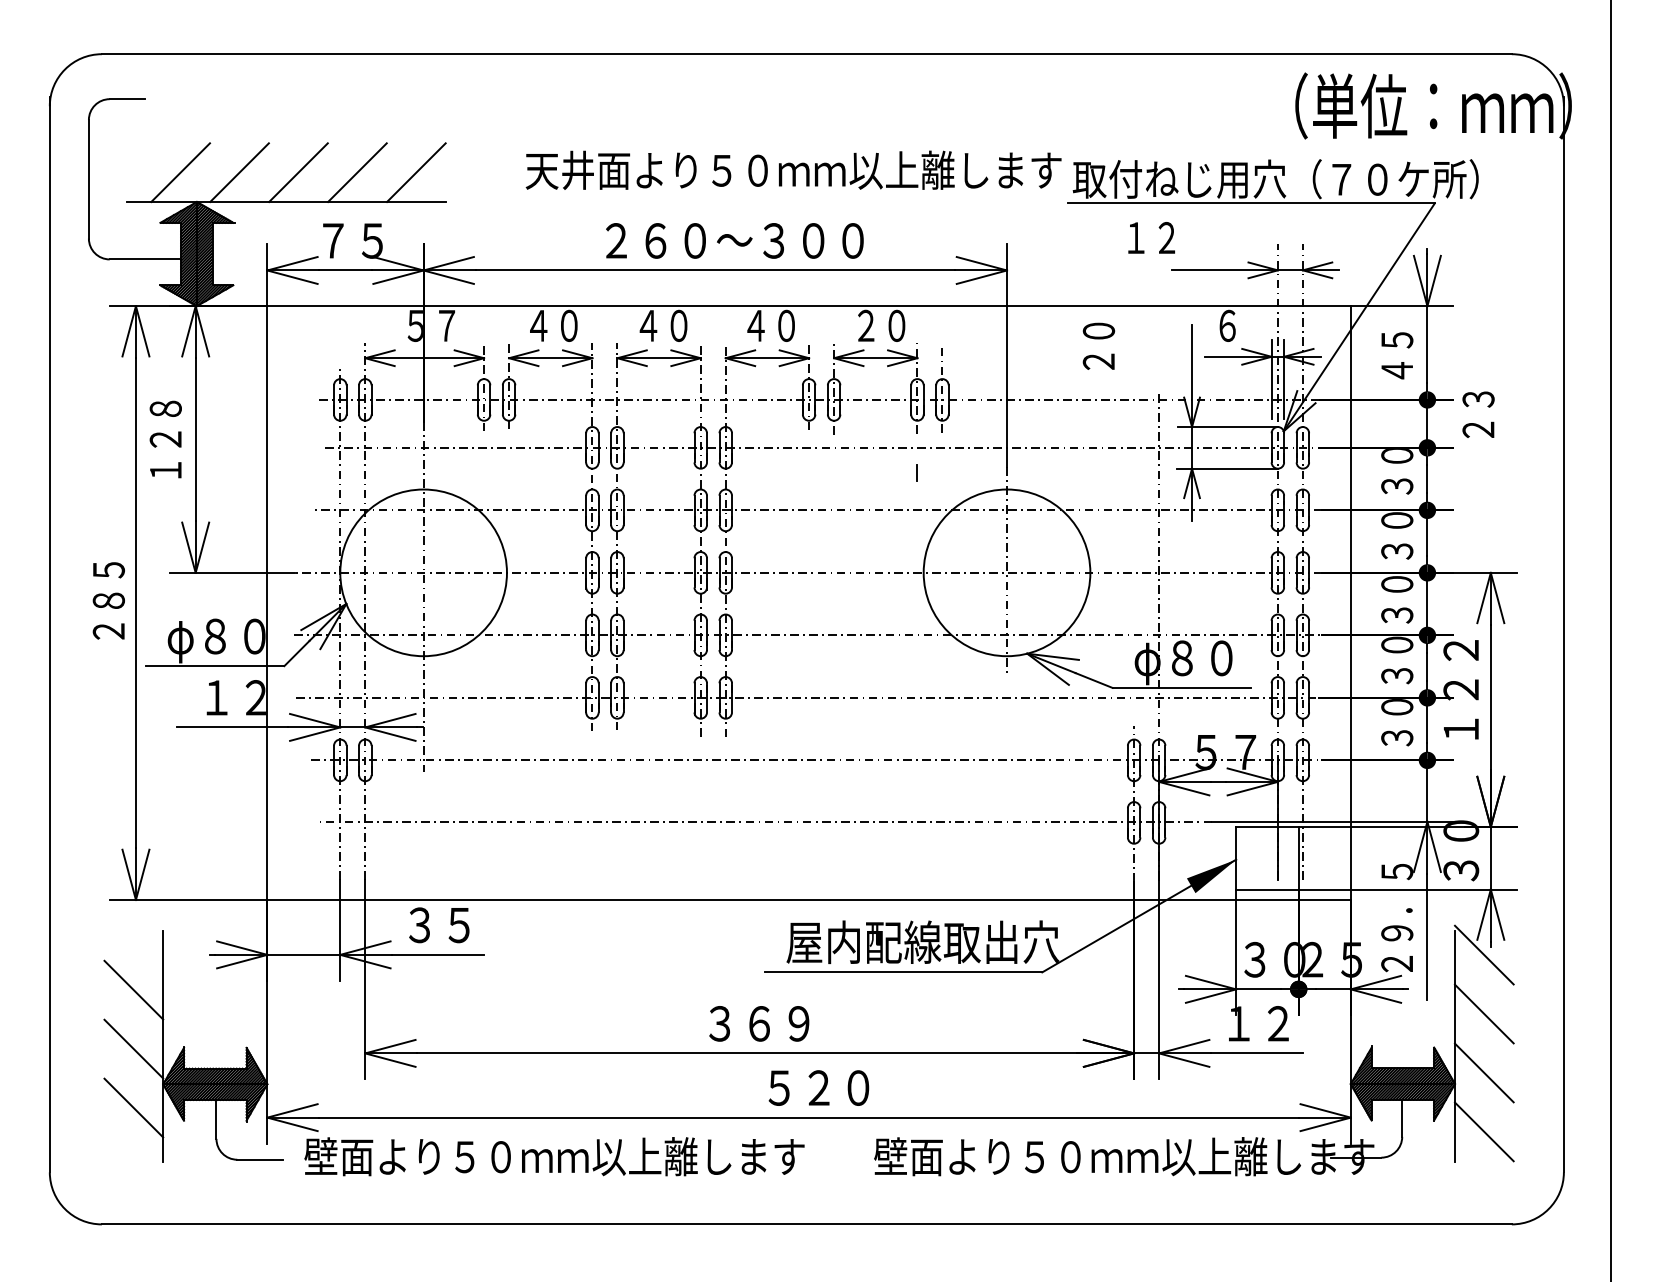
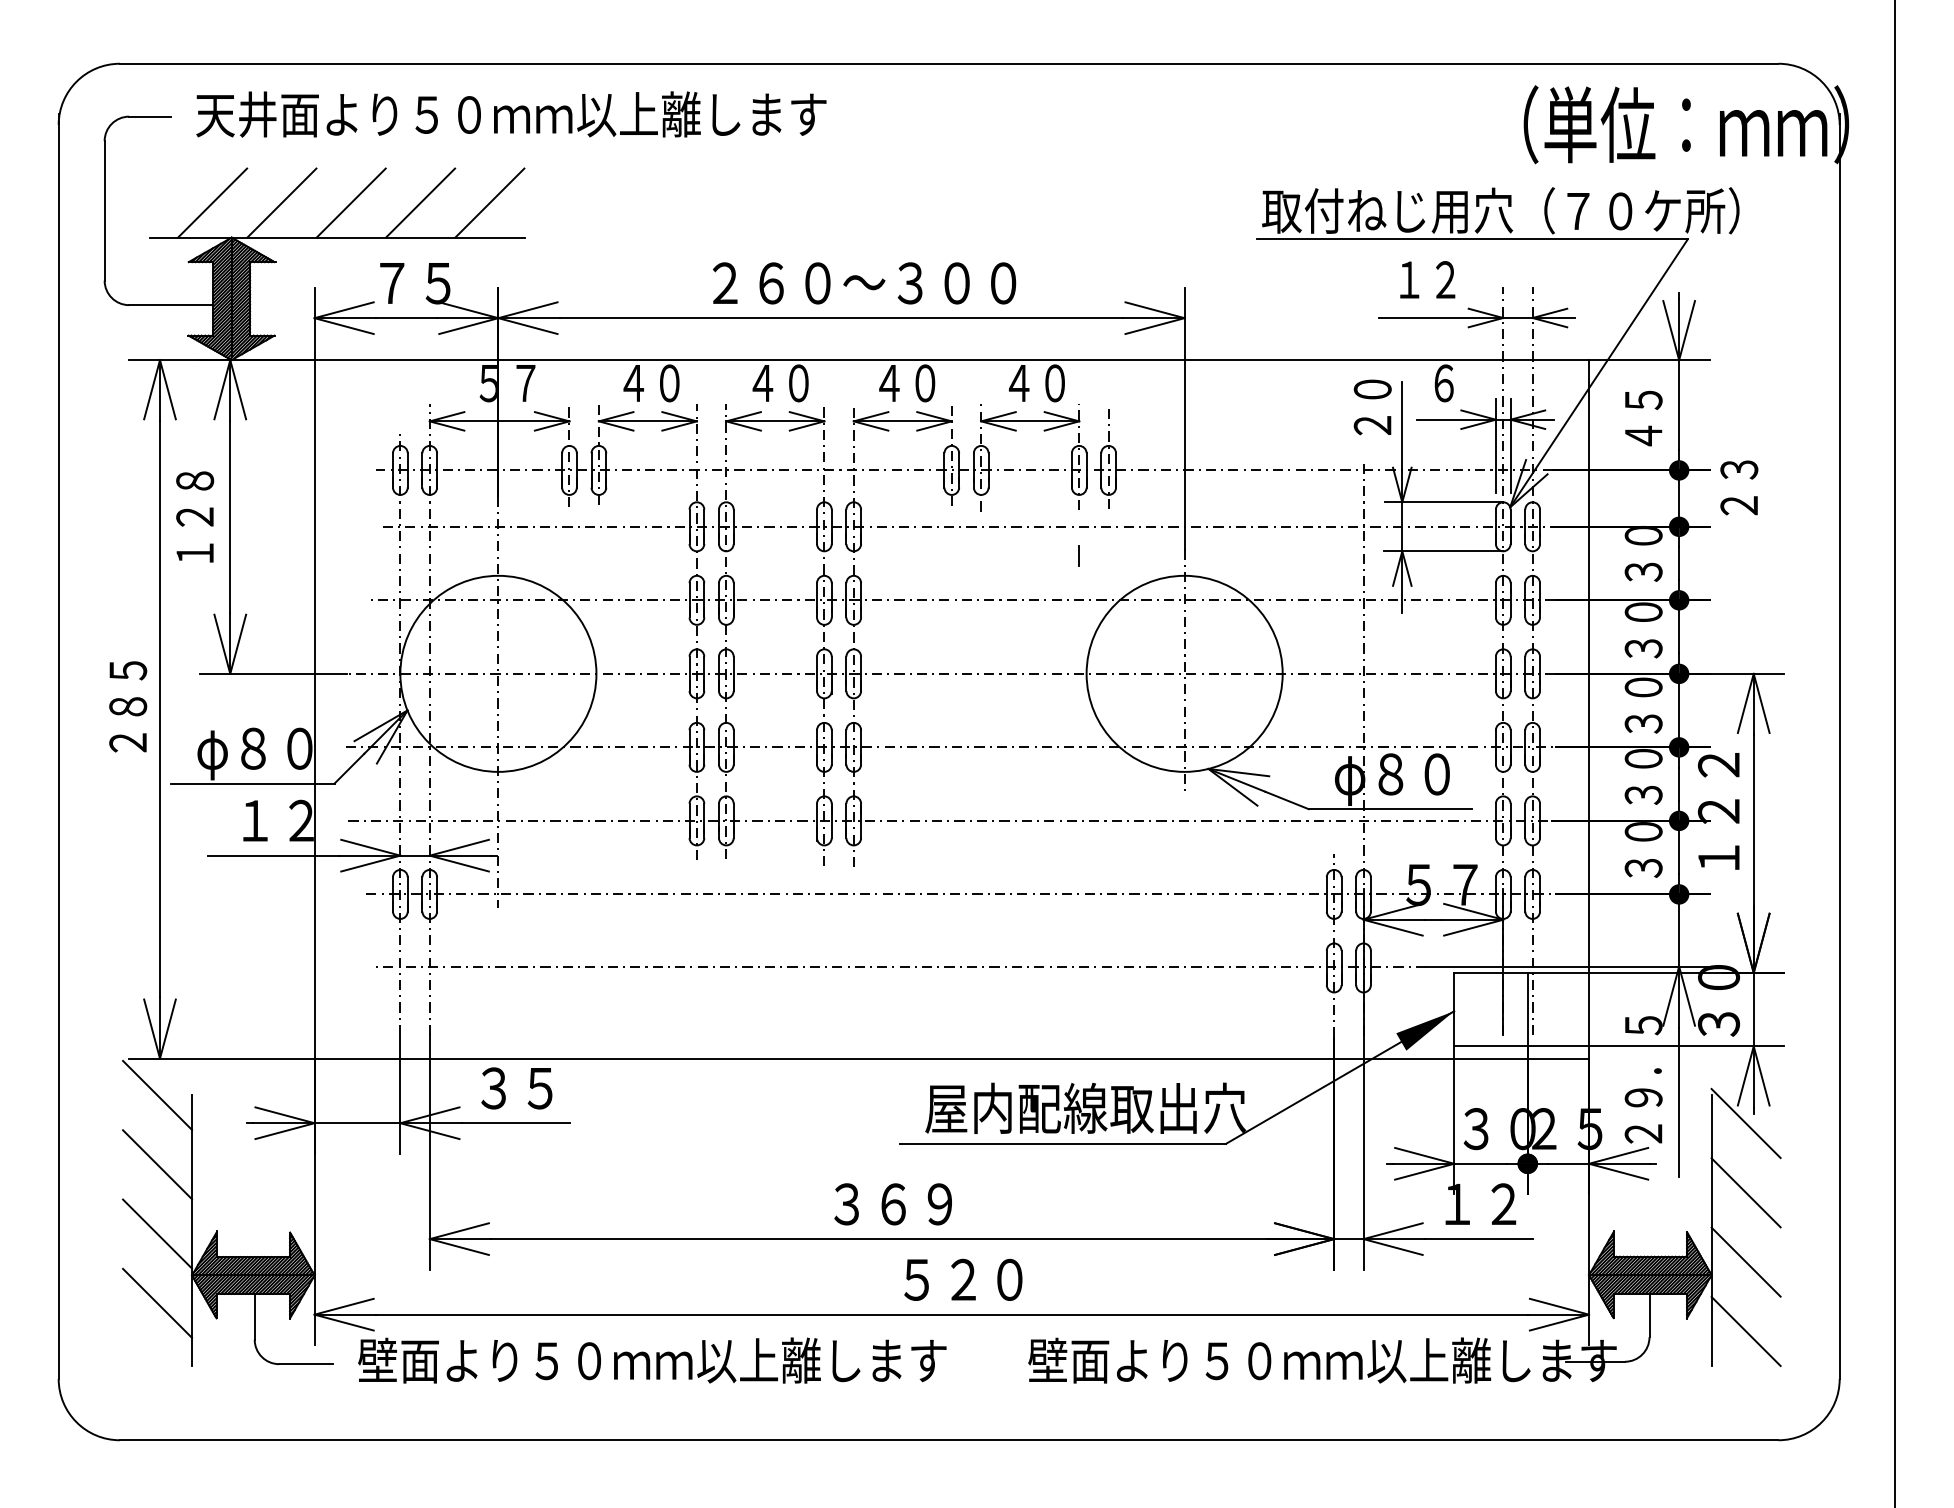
text: (793, 169) -> (511, 113), moved
text: (1151, 237) -> (1427, 279), moved
text: (866, 325) -> (1019, 382), ２０ -> ４０
text: (1098, 345) -> (1372, 406), moved
line: (133, 930) -> (157, 1094), added

